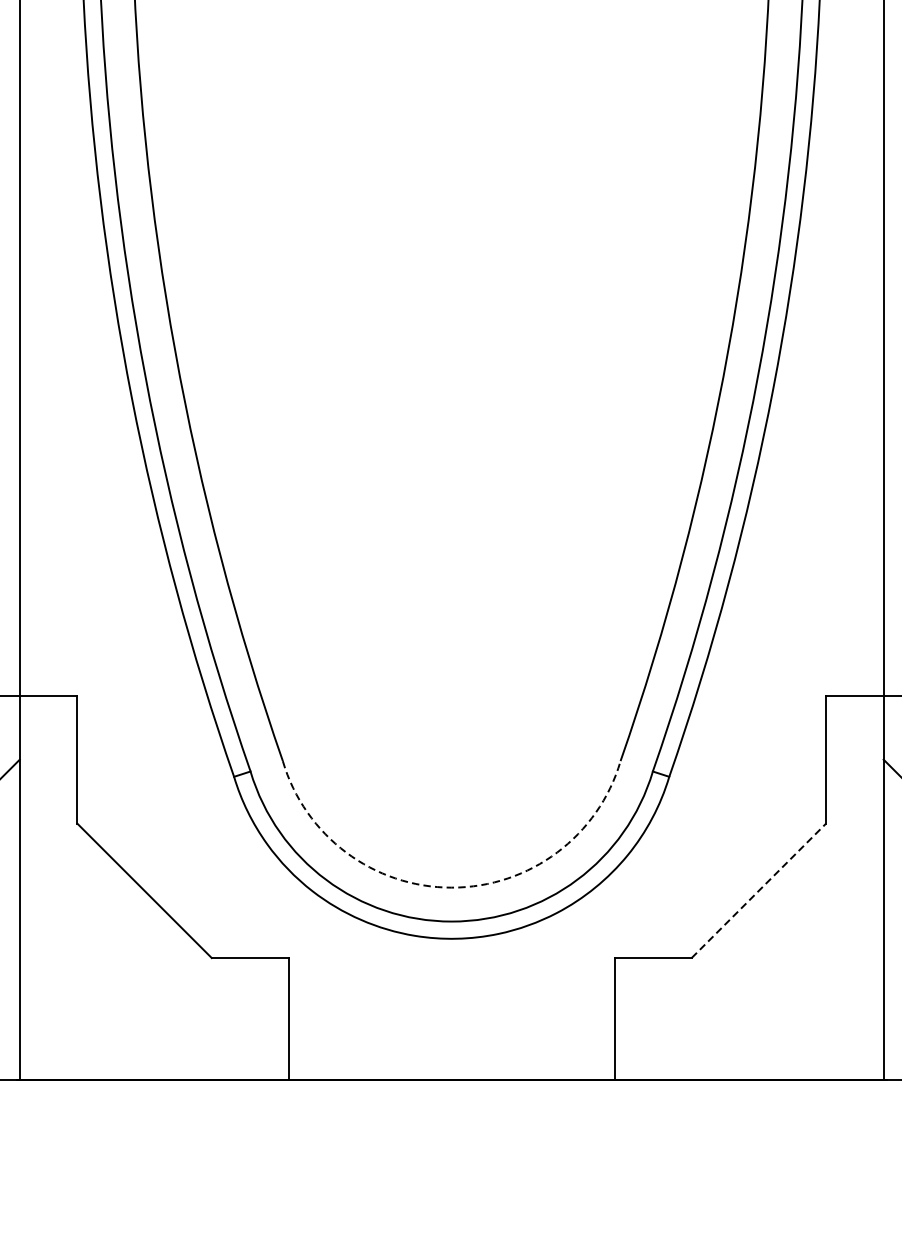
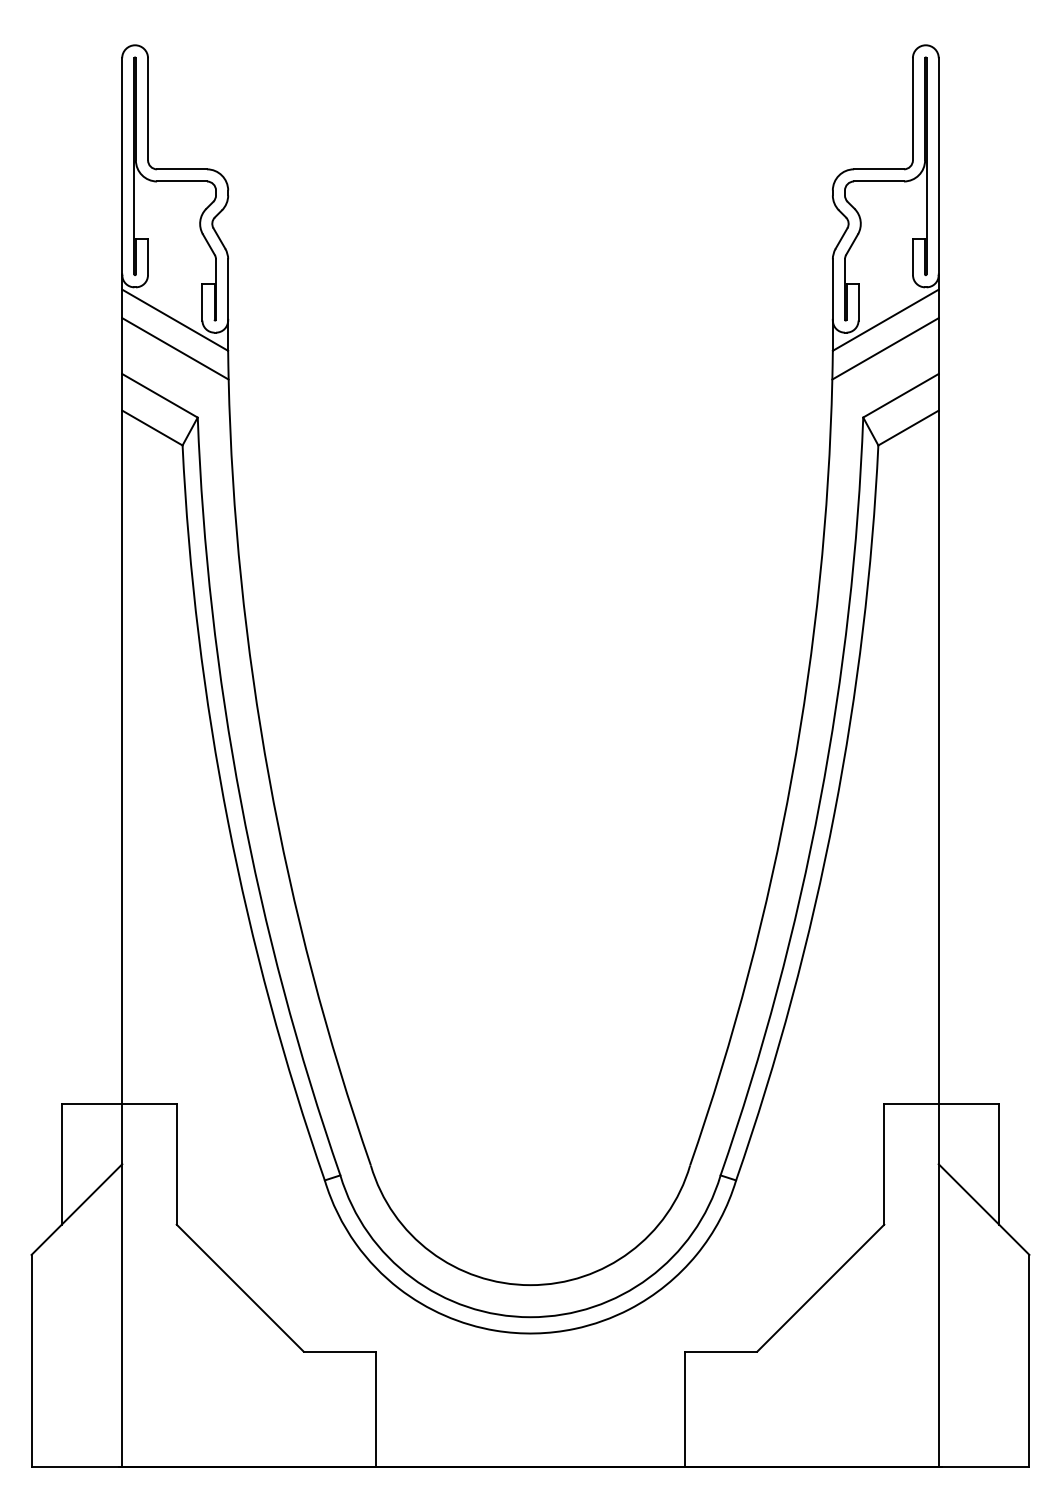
arc: (451, 888) -> (530, 1285), dashed -> solid
line: (758, 891) -> (820, 1288), dashed -> solid

